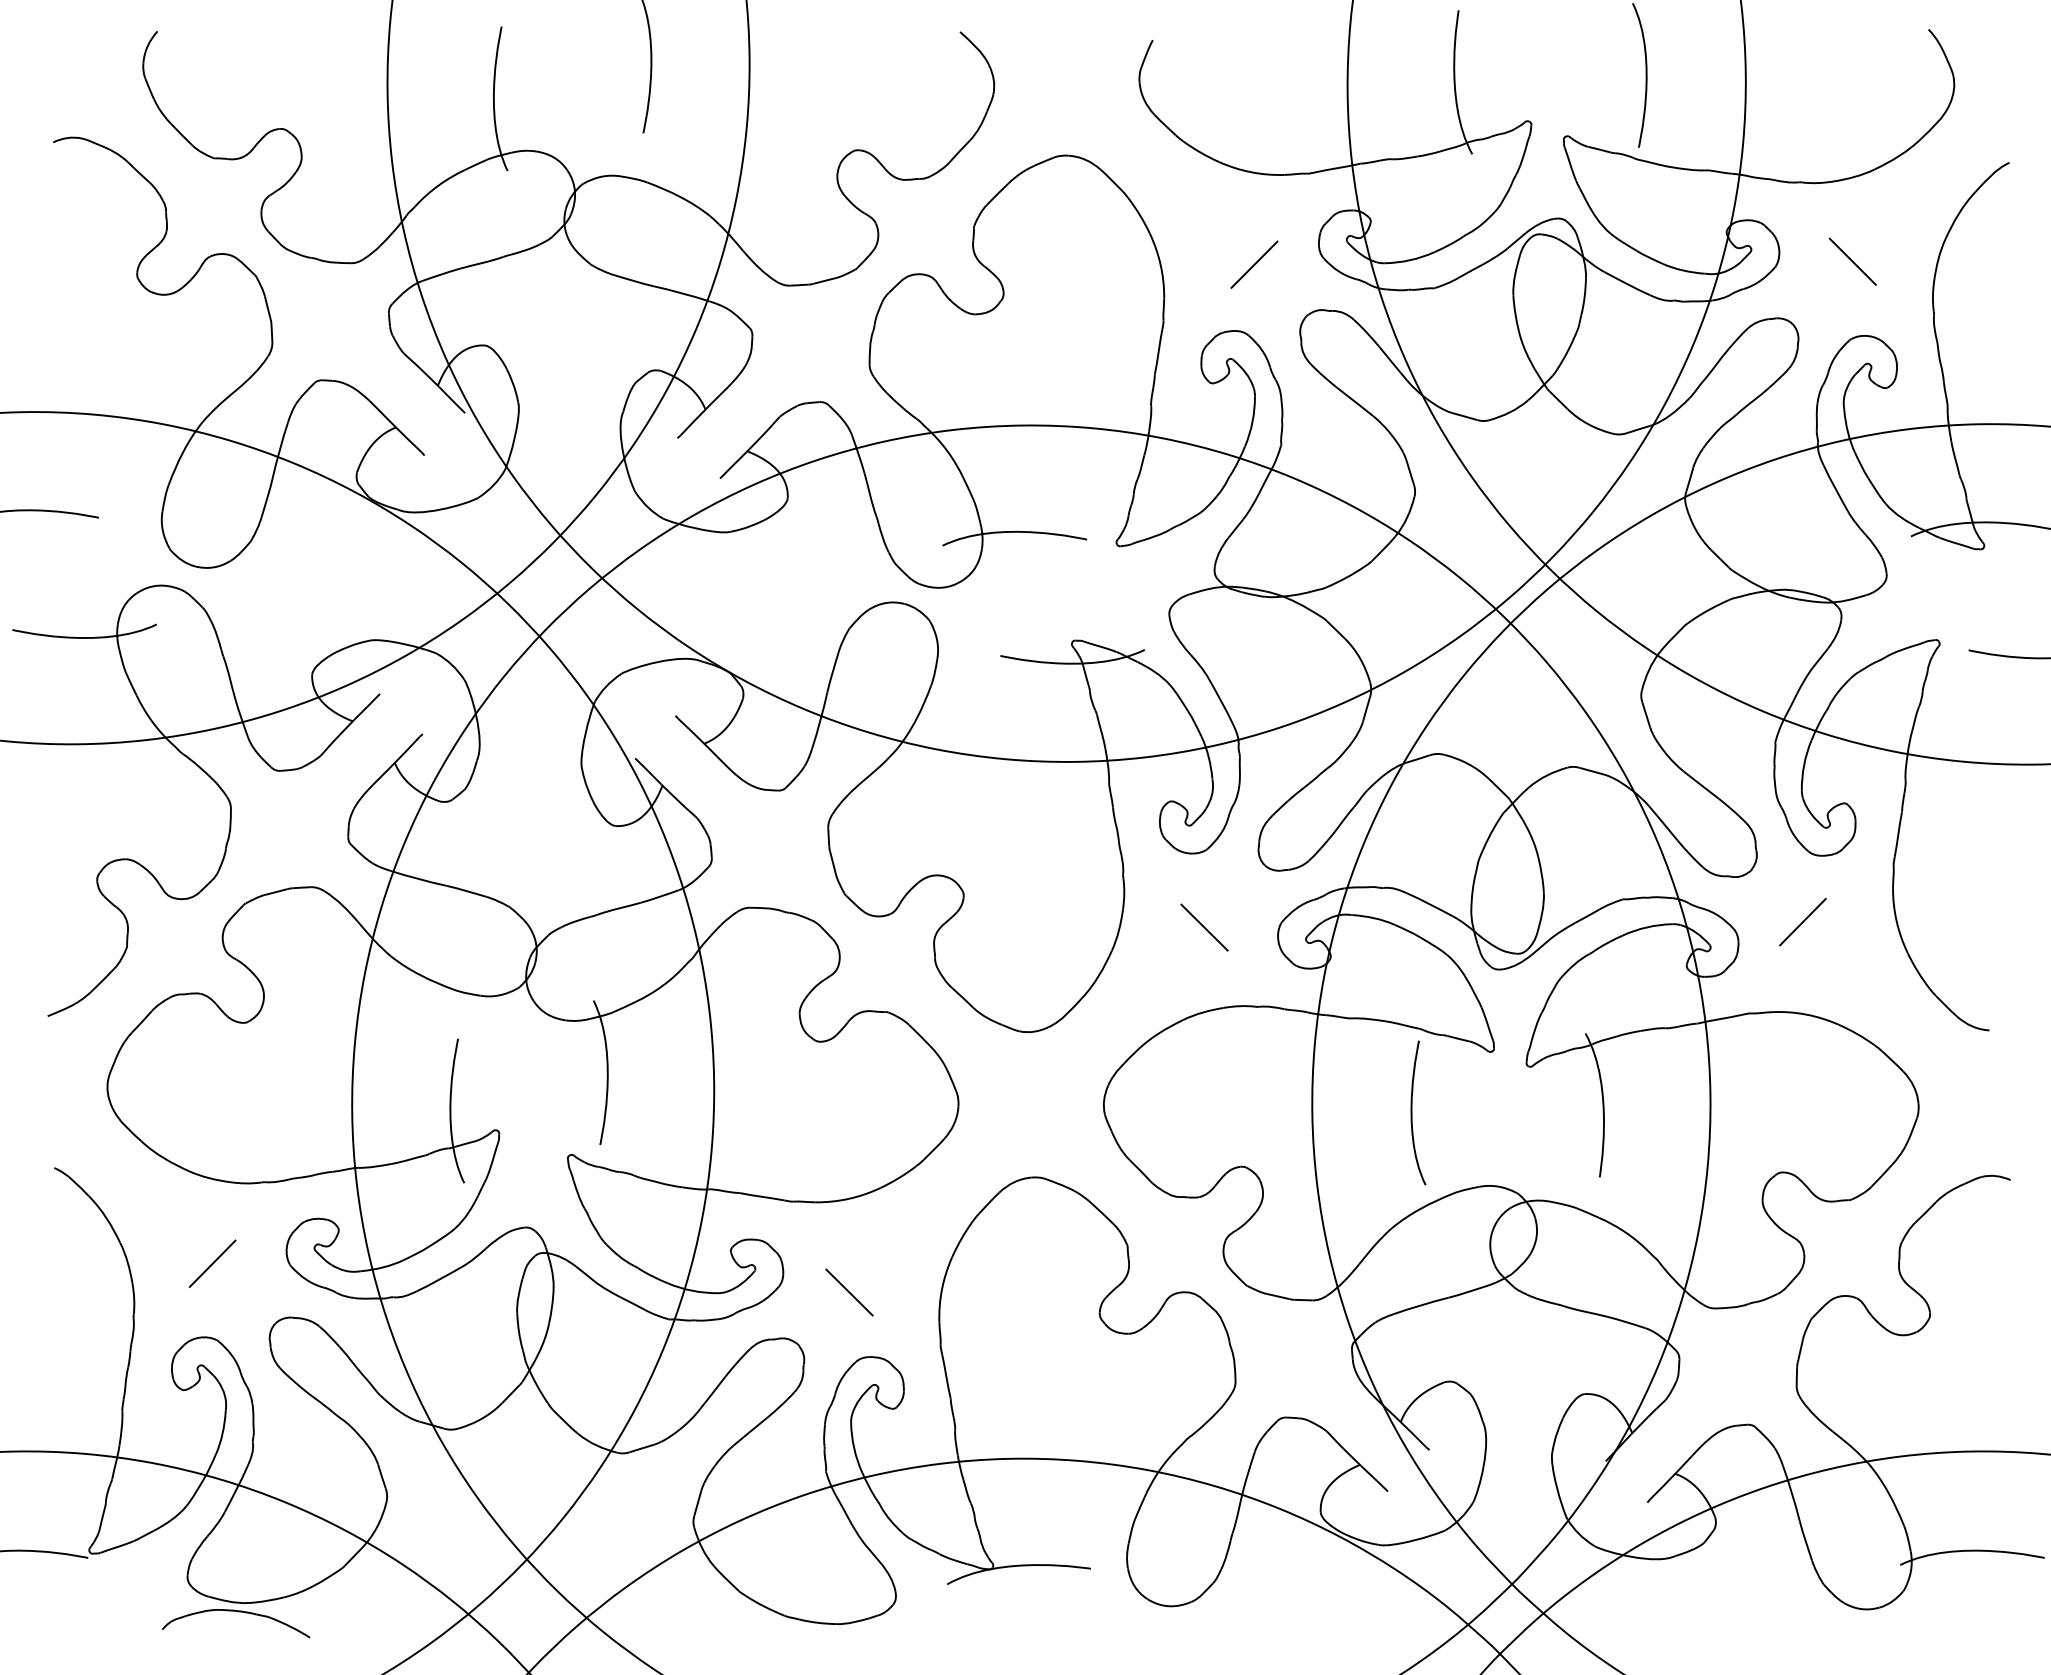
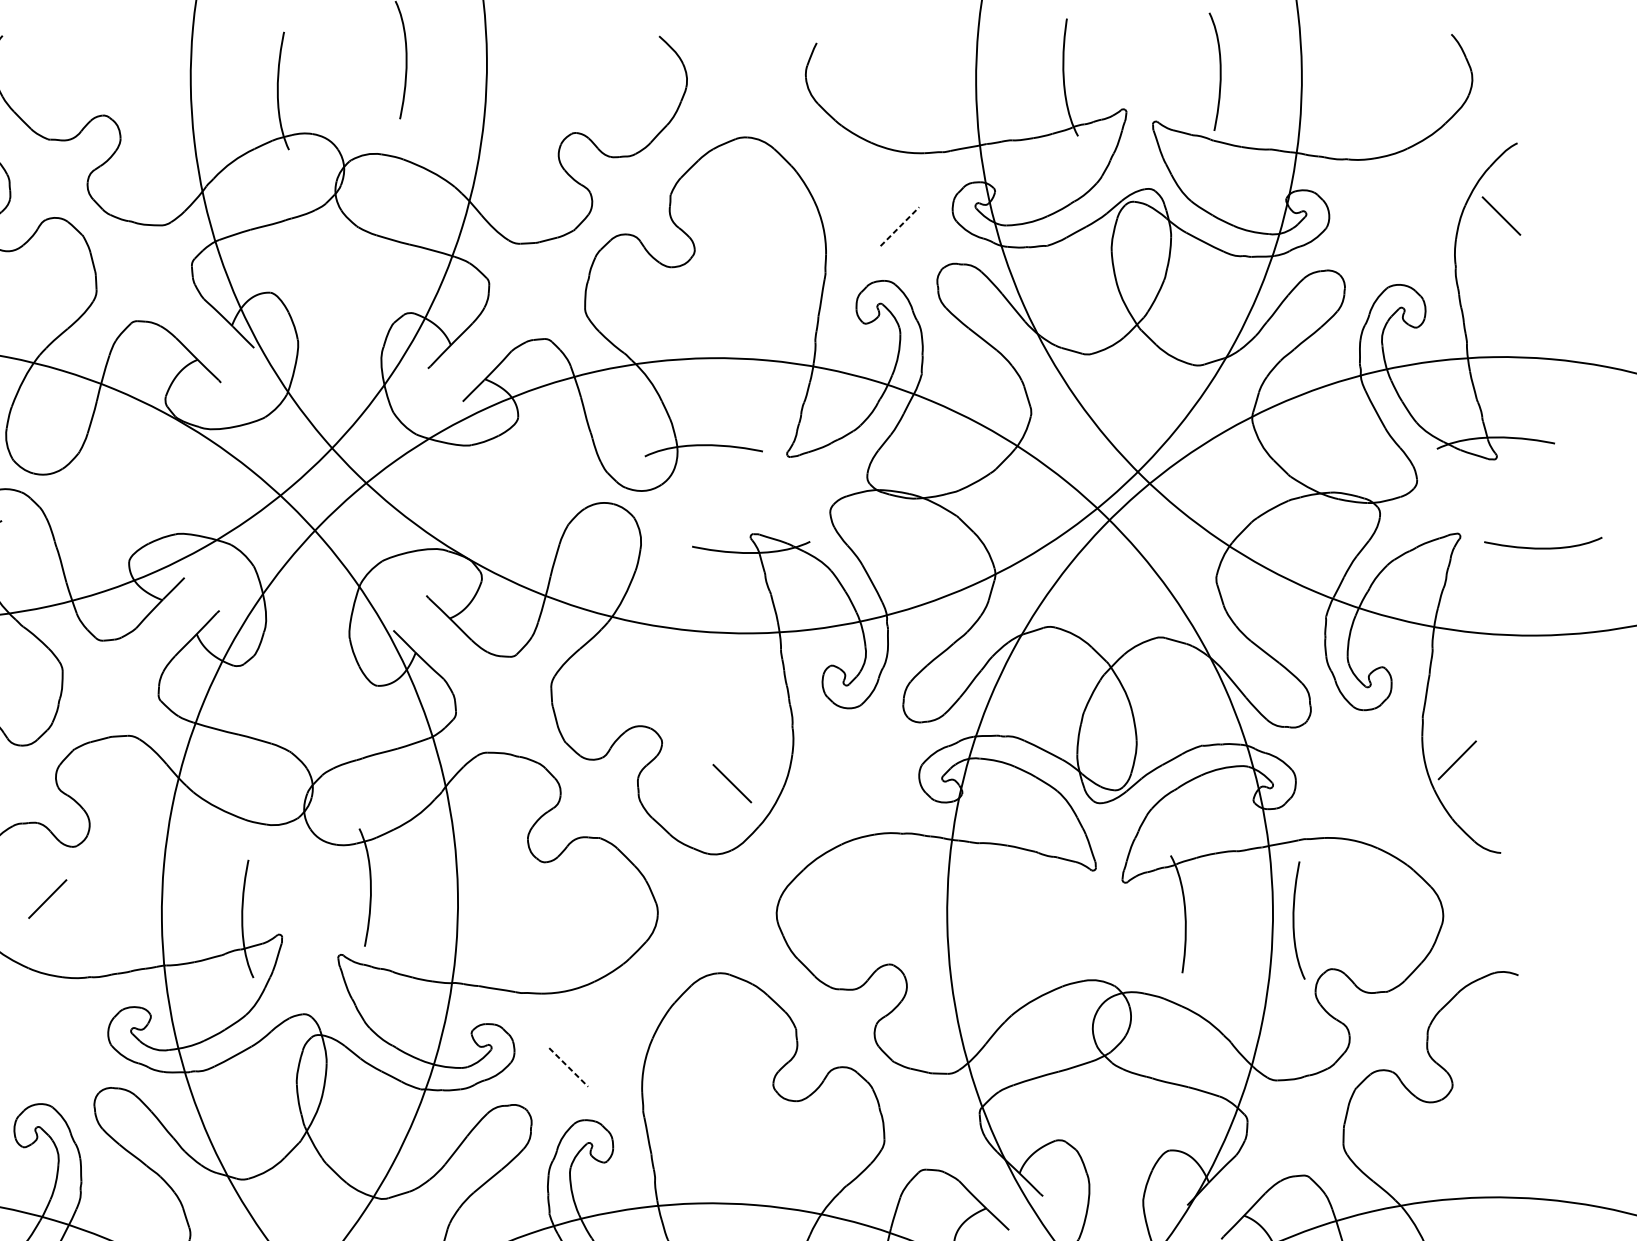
line: (1852, 261) -> (1501, 215), moved
line: (1254, 264) -> (899, 226), solid -> dashed
line: (1802, 921) -> (1457, 759), moved
line: (1204, 927) -> (732, 783), moved
curve: (1412, 1112) -> (1294, 920), moved
line: (212, 1263) -> (47, 898), moved
line: (849, 1292) -> (568, 1067), solid -> dashed

